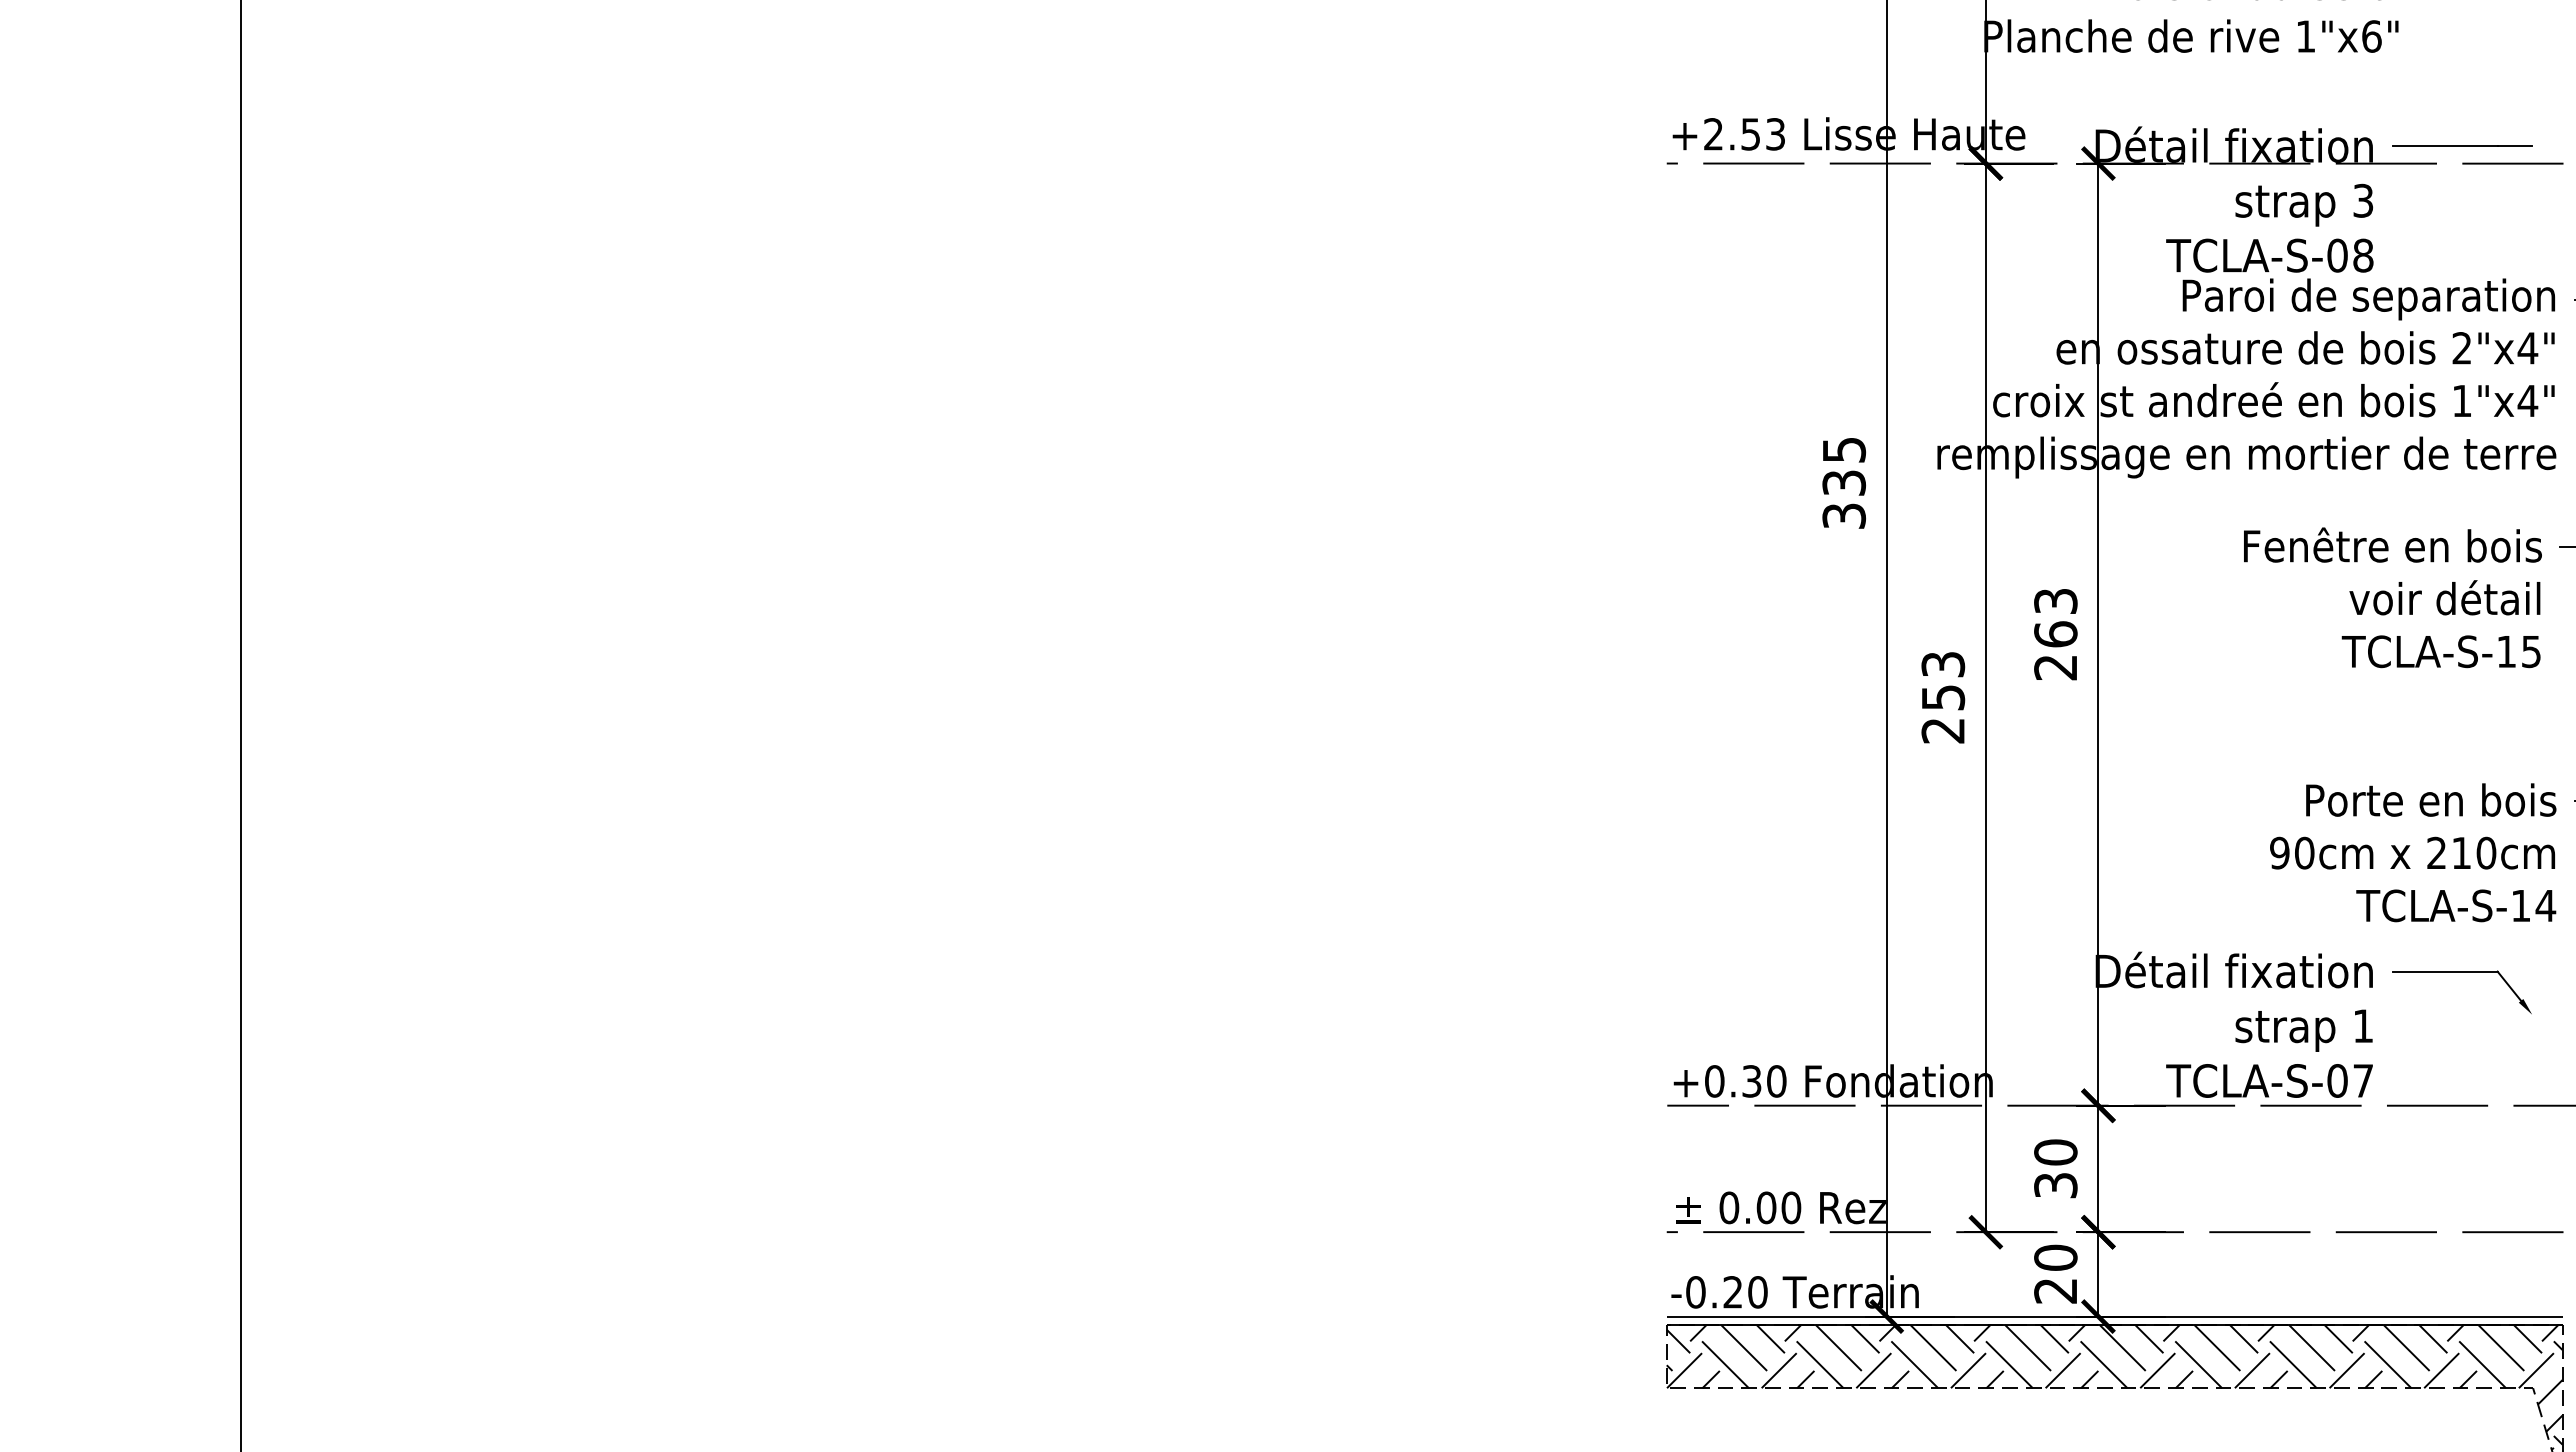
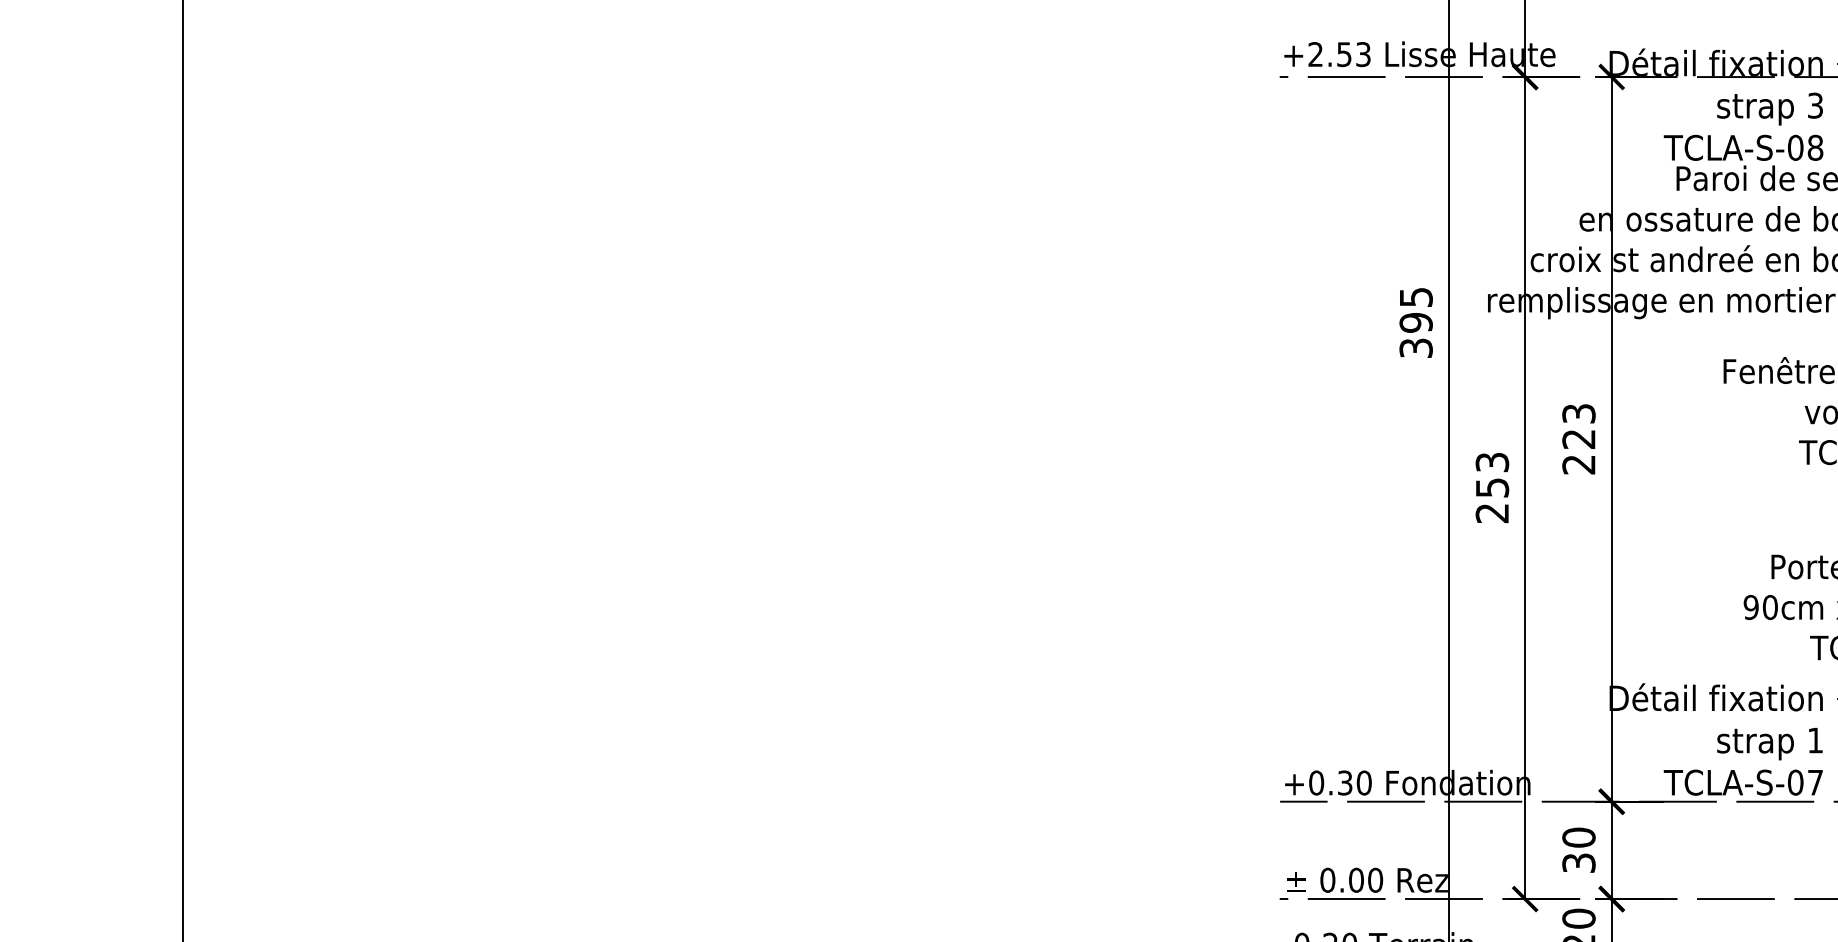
text: (1843, 483) -> (1415, 323), 335 -> 395
text: (2055, 634) -> (1578, 439), 263 -> 223

